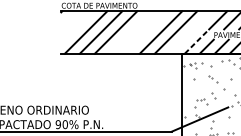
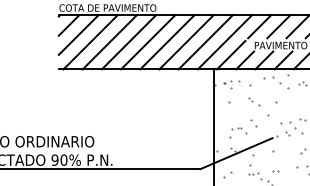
line: (68, 19) -> (68, 25), added
line: (76, 26) -> (78, 34), added
line: (131, 32) -> (148, 42), added
line: (146, 32) -> (167, 42), added
line: (190, 32) -> (224, 42), added
line: (196, 42) -> (231, 54), dashed -> solid

